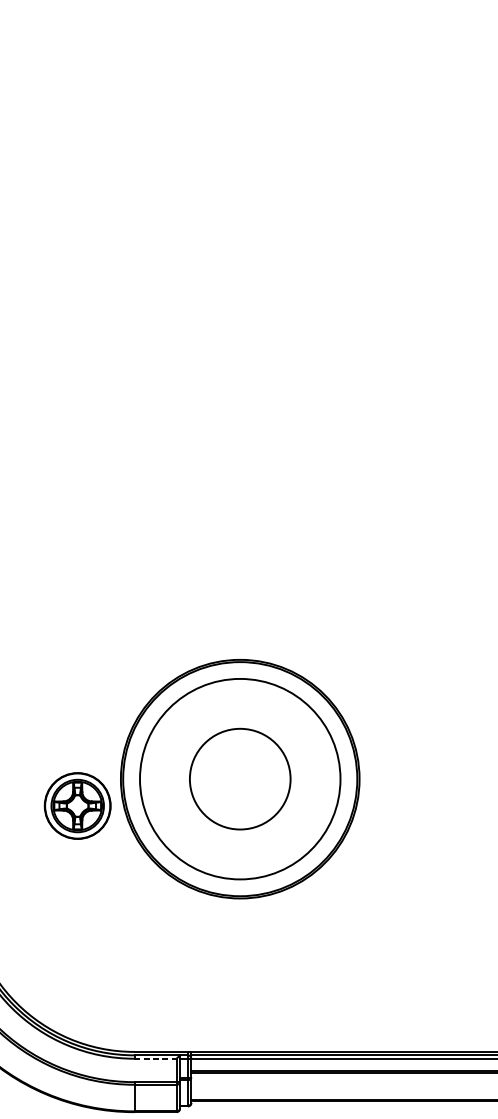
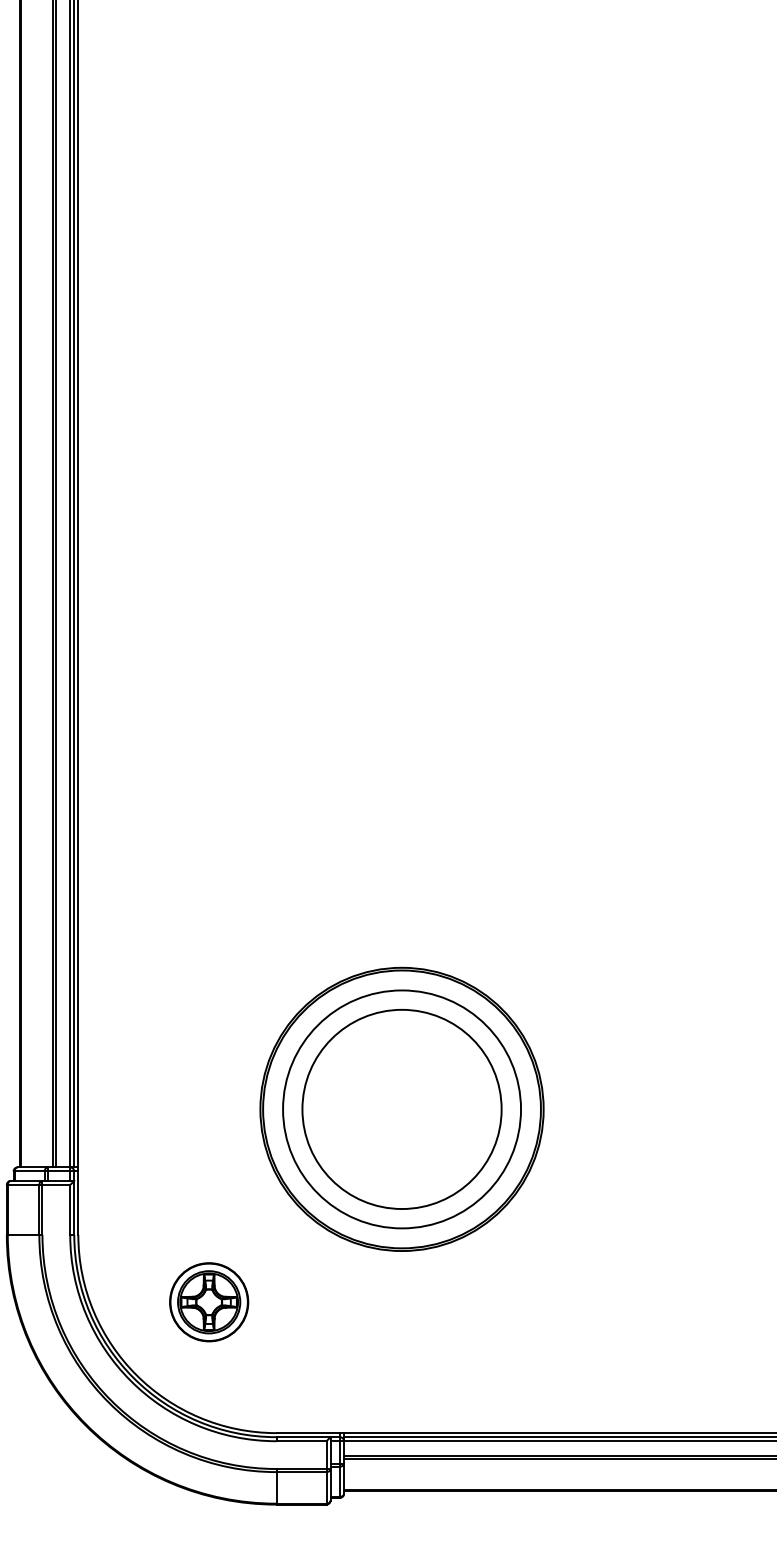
circle: (239, 779) -> (401, 1109), size x1.67
part: (78, 806) -> (209, 1302), moved
line: (155, 1058) -> (301, 1441), dashed -> solid

